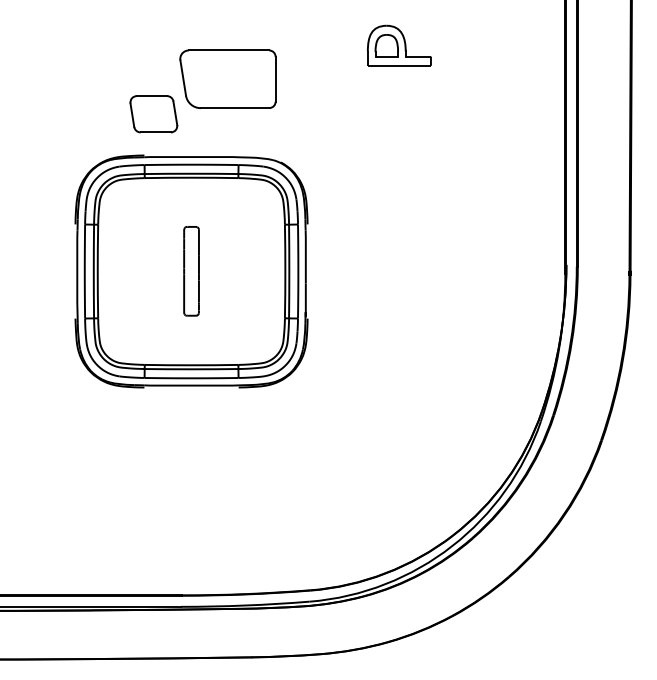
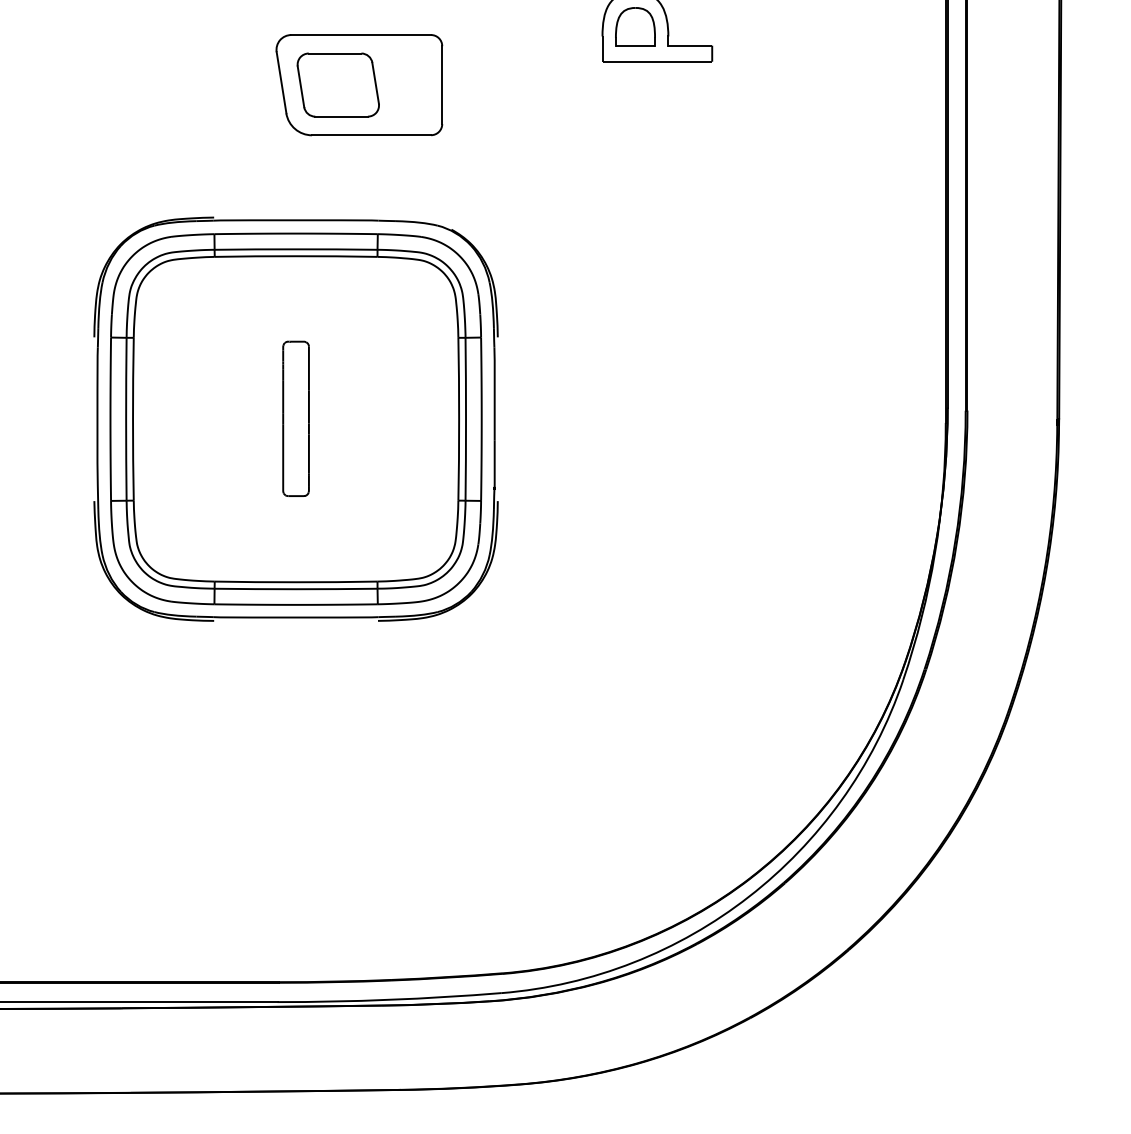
part: (153, 114) -> (337, 85), moved

